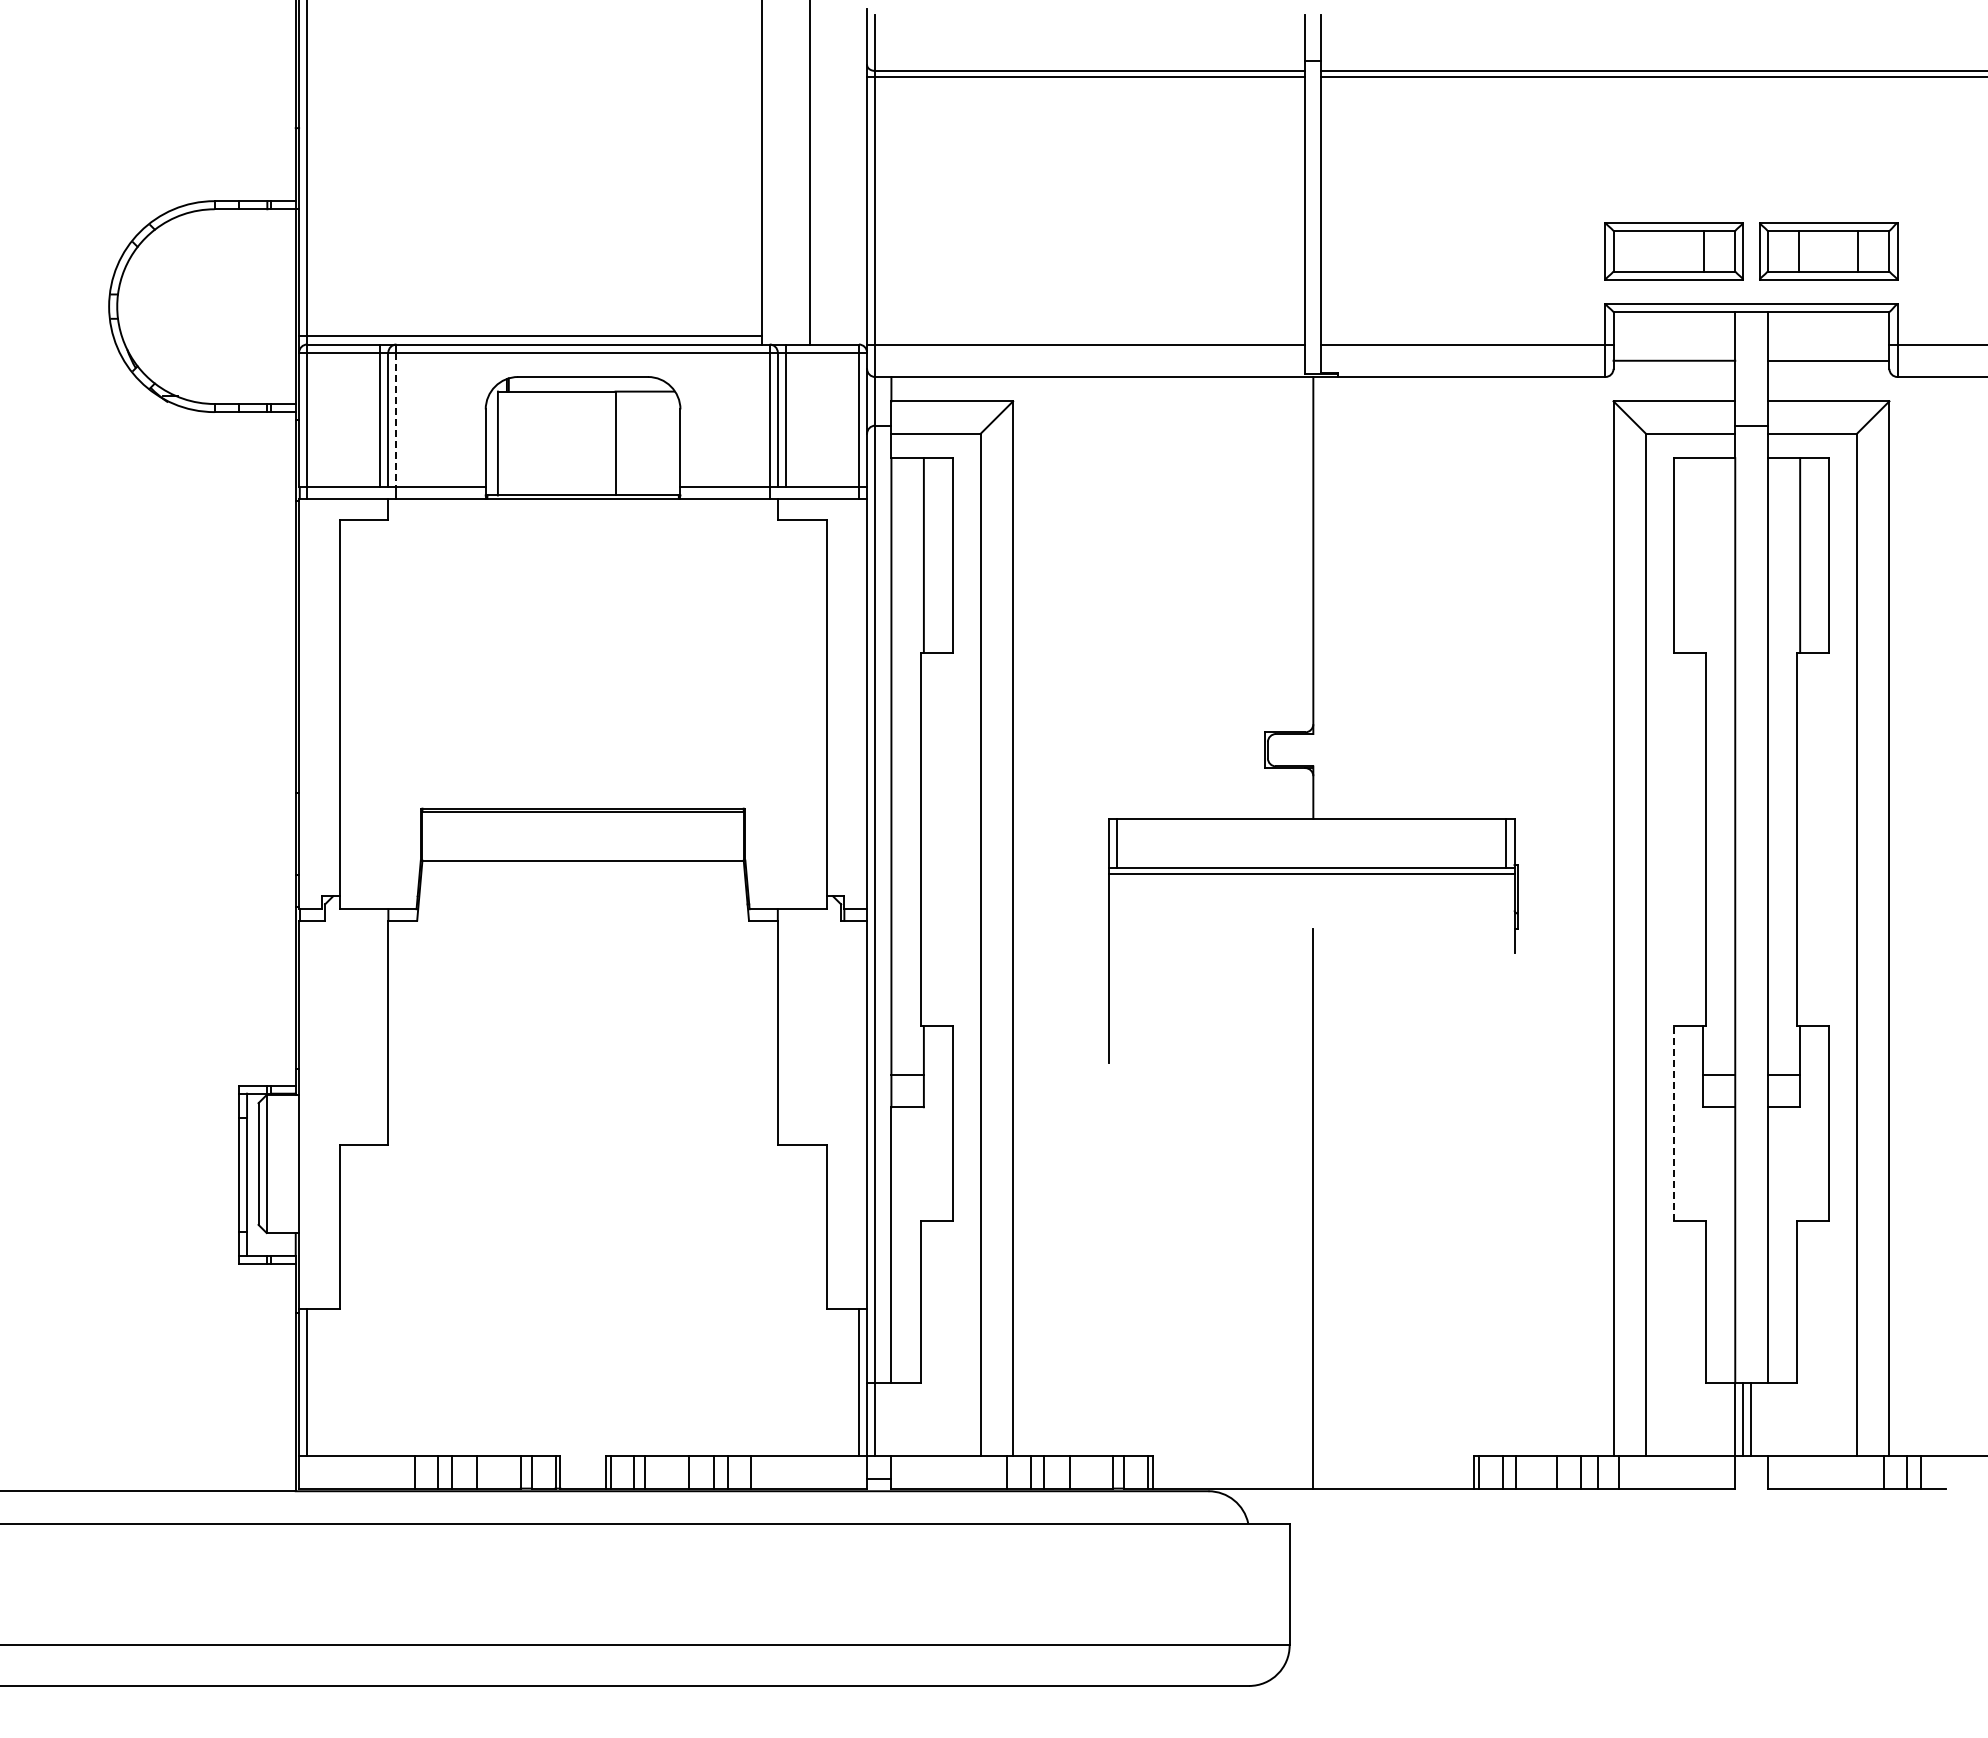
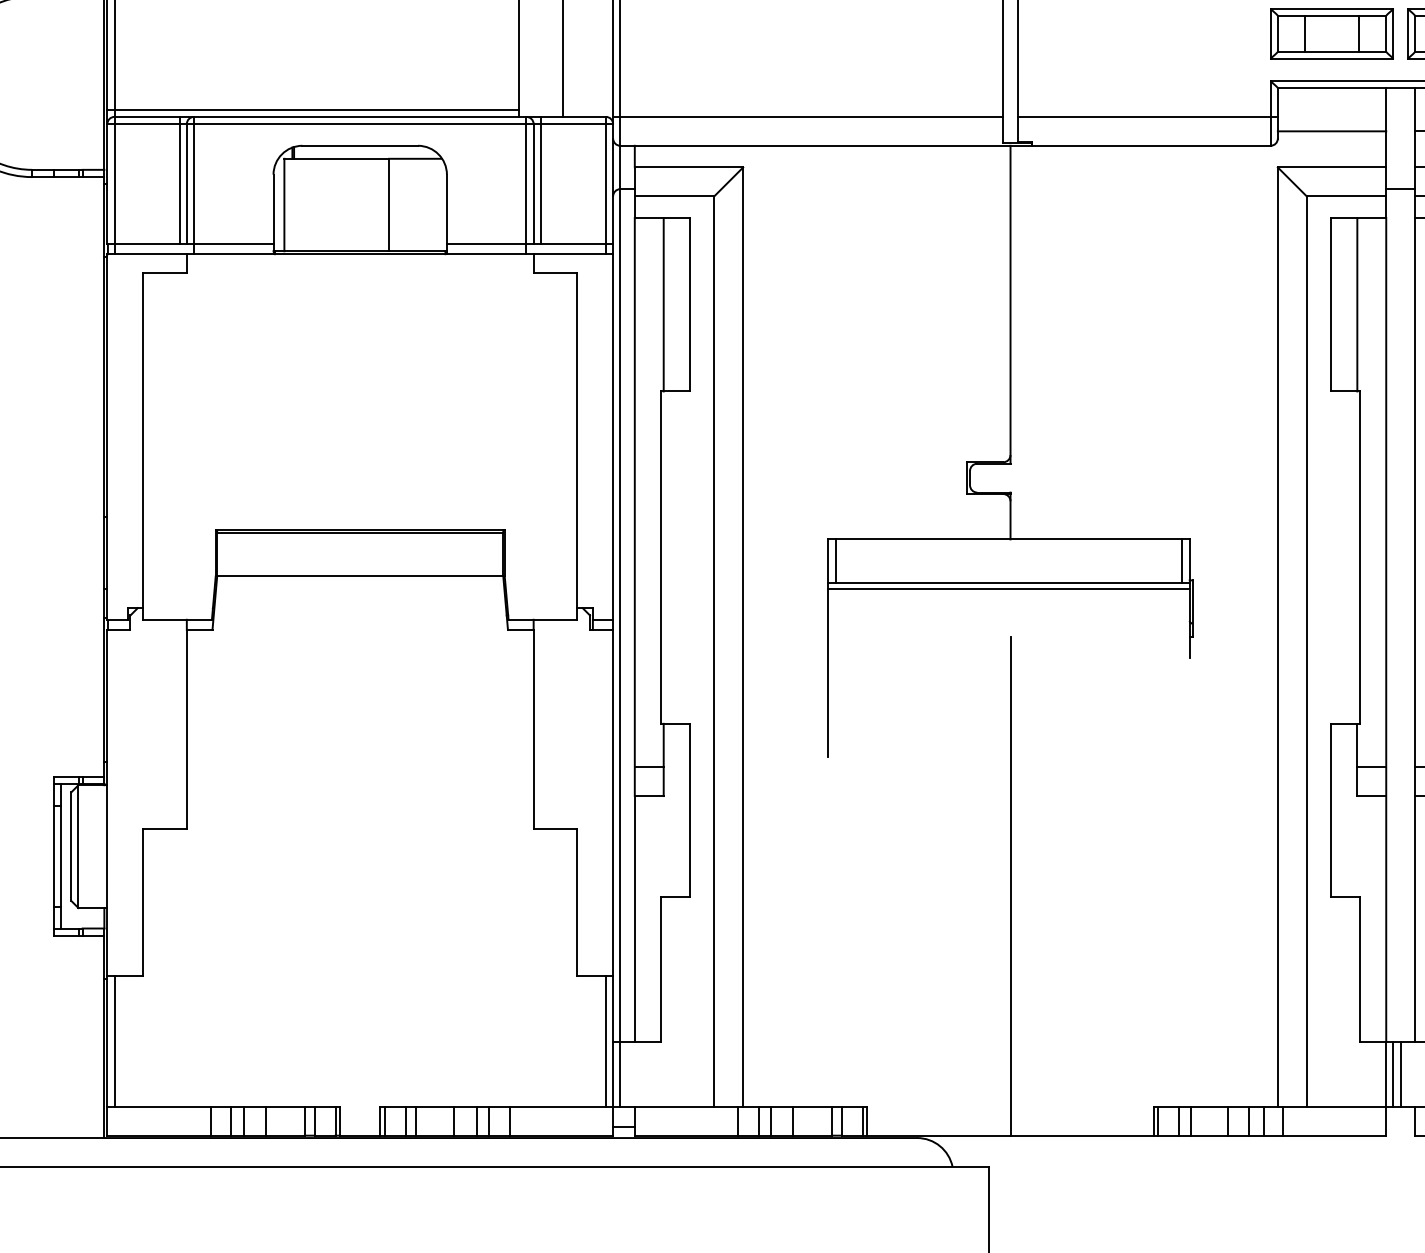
line: (1644, 250) -> (1305, 33), added
line: (396, 420) -> (194, 184), dashed -> solid
line: (1702, 555) -> (1357, 304), added
line: (1673, 1122) -> (1331, 809), dashed -> solid

